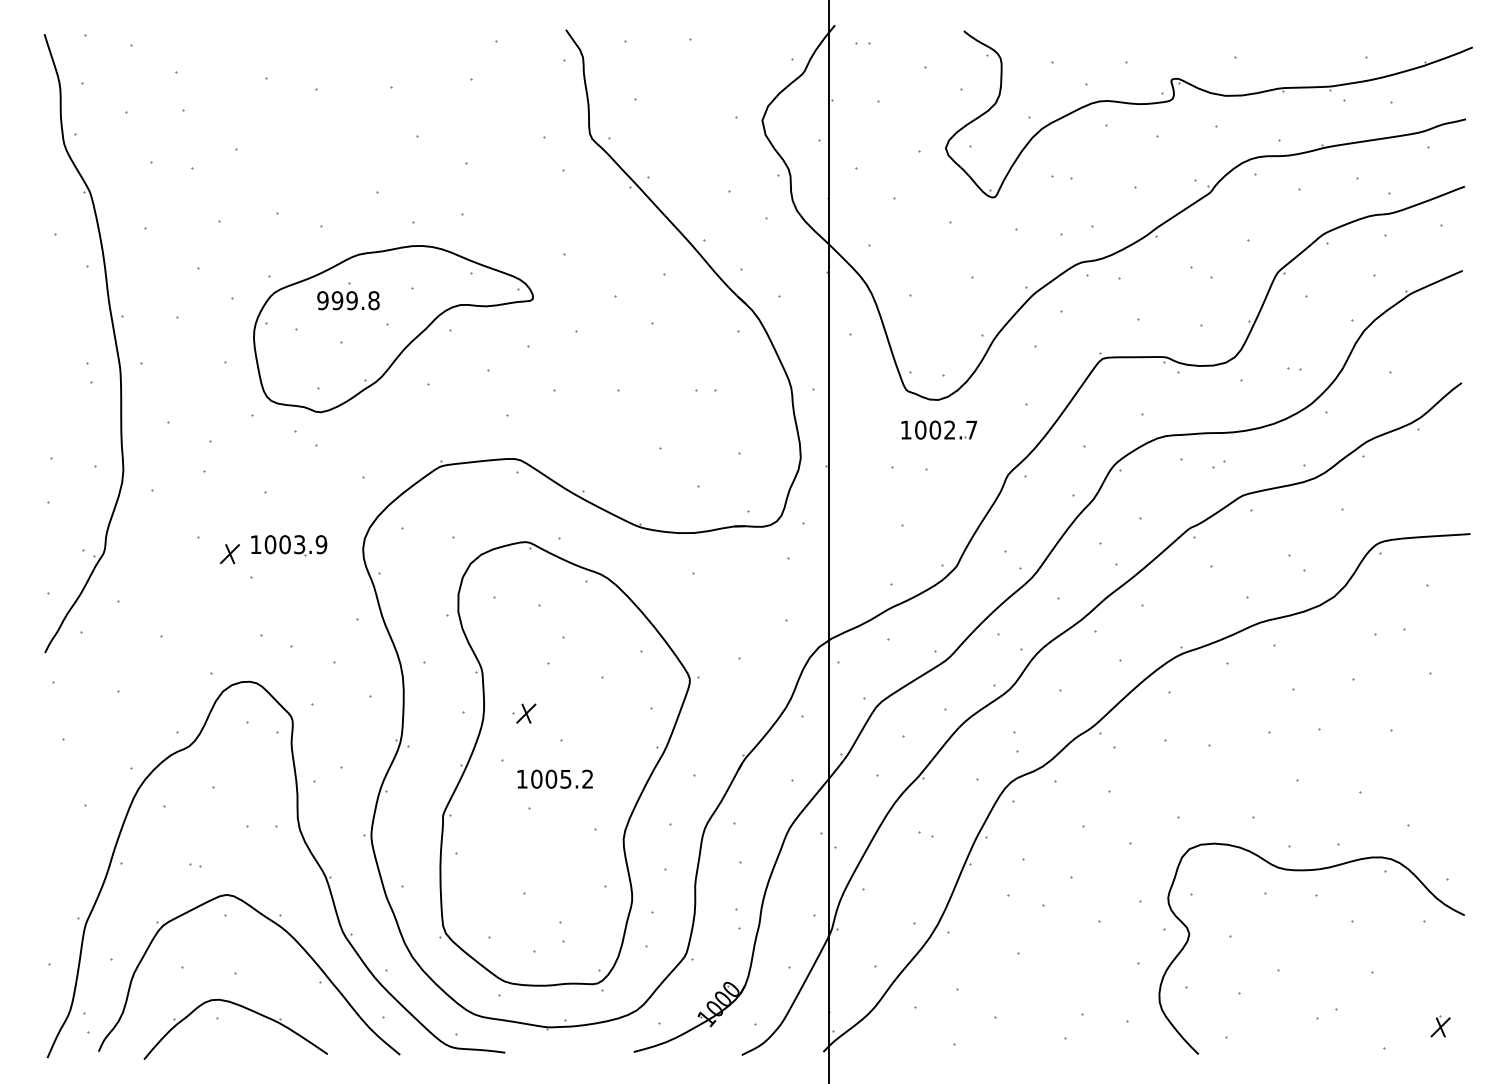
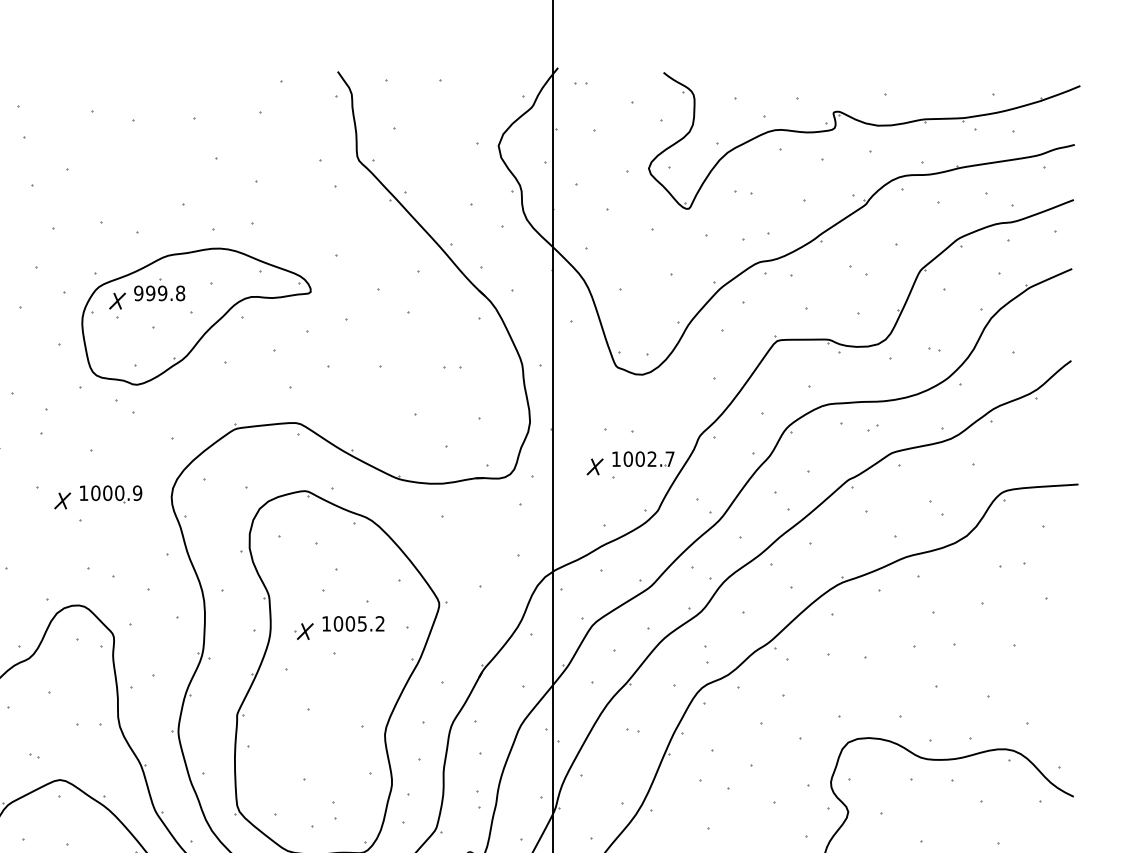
part: (297, 310) -> (117, 301), added
part: (939, 429) -> (643, 458), moved
part: (880, 512) -> (595, 466), added
text: (299, 544) -> (119, 493), 1003.9 -> 1000.9
text: (554, 778) -> (352, 623), moved

